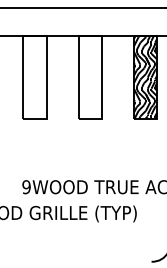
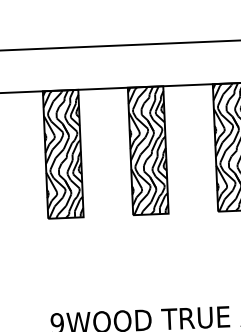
hatch: (34, 76) -> (62, 153), added
hatch: (89, 76) -> (147, 149), added

